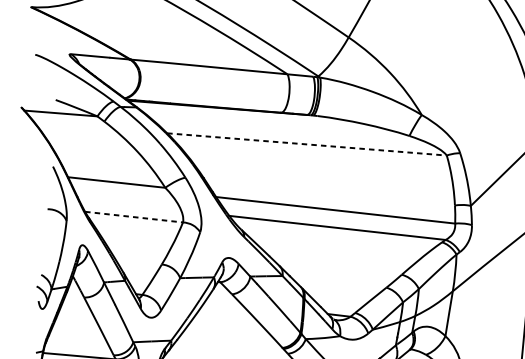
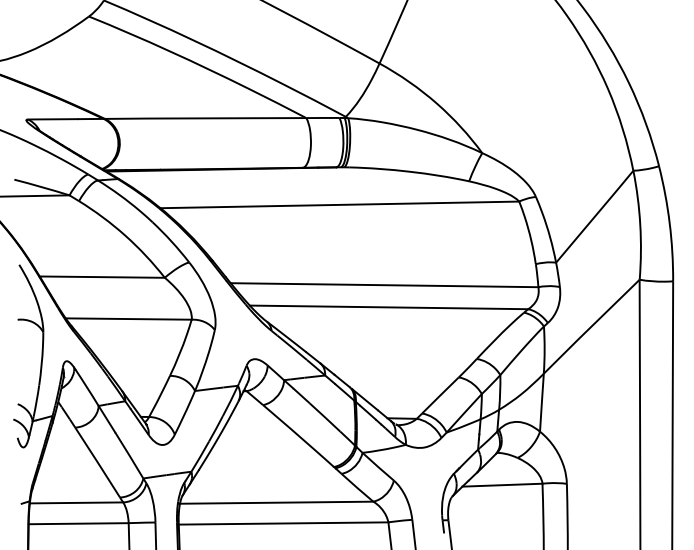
line: (307, 144) -> (340, 204), dashed -> solid
line: (133, 217) -> (128, 319), dashed -> solid

